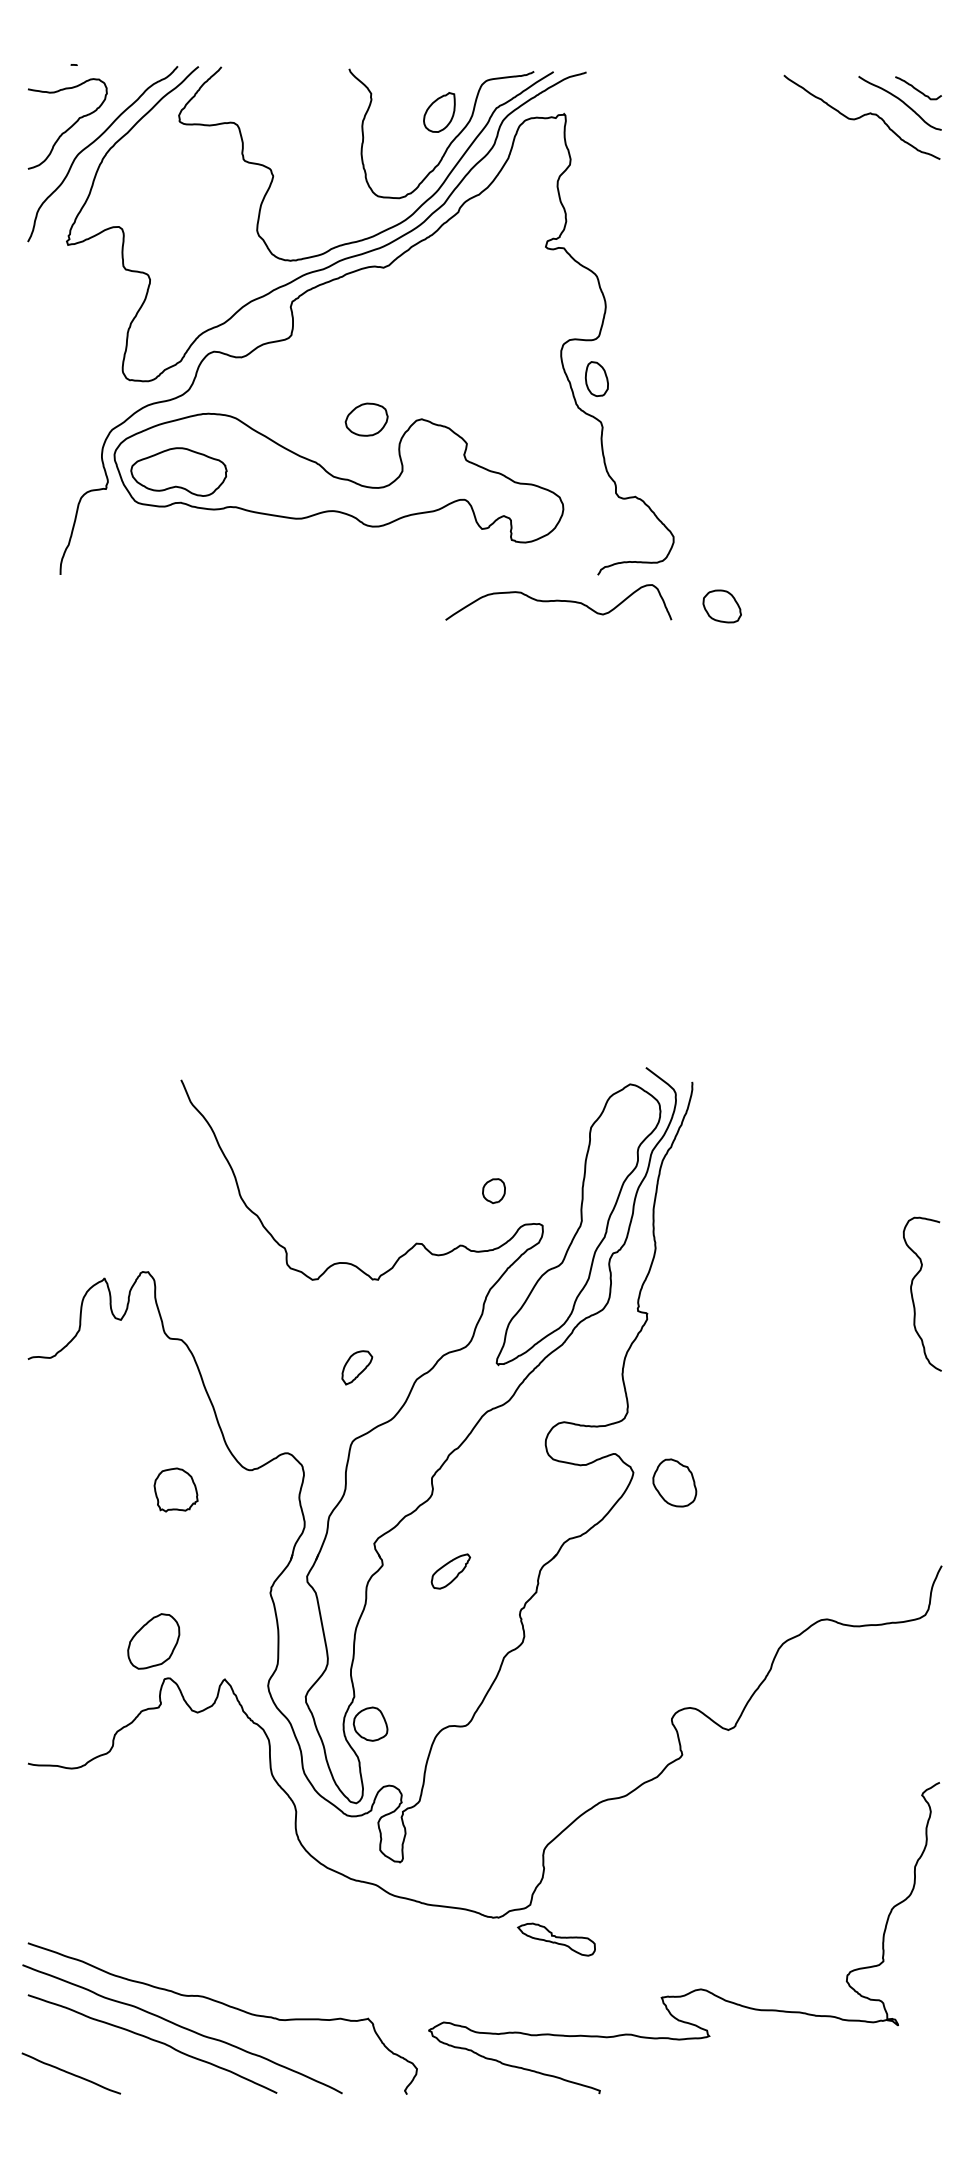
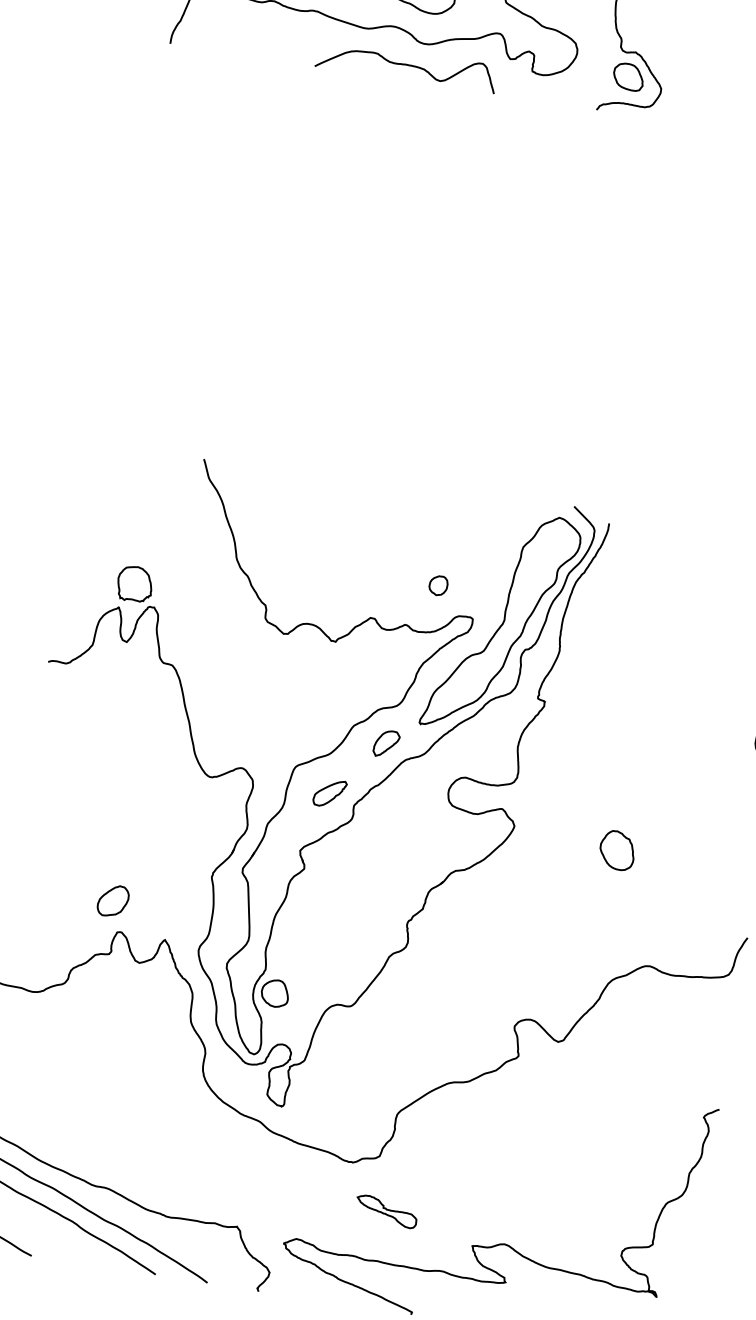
curve: (558, 601) -> (406, 65), moved
part: (721, 606) -> (628, 76), moved
part: (357, 1367) -> (386, 743), moved
part: (674, 1482) -> (617, 850), moved
part: (175, 1489) -> (134, 583), moved
part: (450, 1571) -> (329, 793), moved
part: (153, 1640) -> (113, 900), size x0.71
part: (556, 1939) -> (386, 1211), moved

